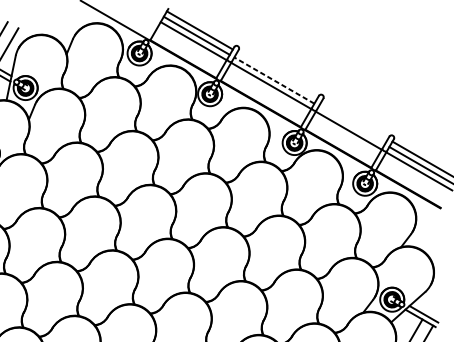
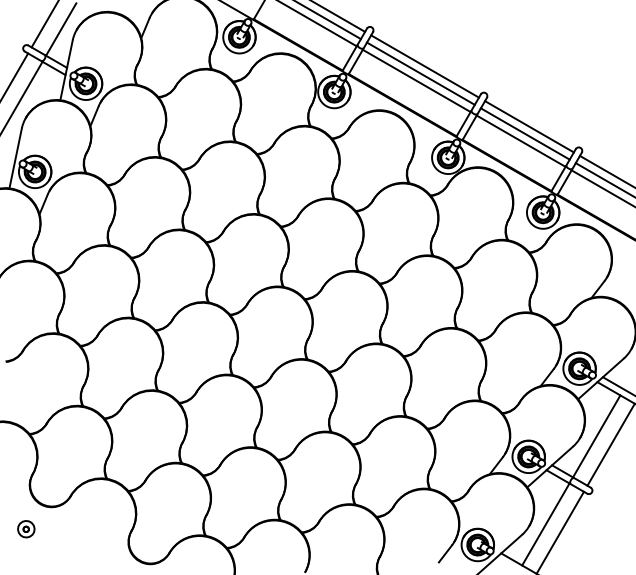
line: (277, 75) -> (424, 66), added
line: (274, 80) -> (420, 73), dashed -> solid
line: (355, 119) -> (529, 126), added
line: (351, 124) -> (524, 133), added

